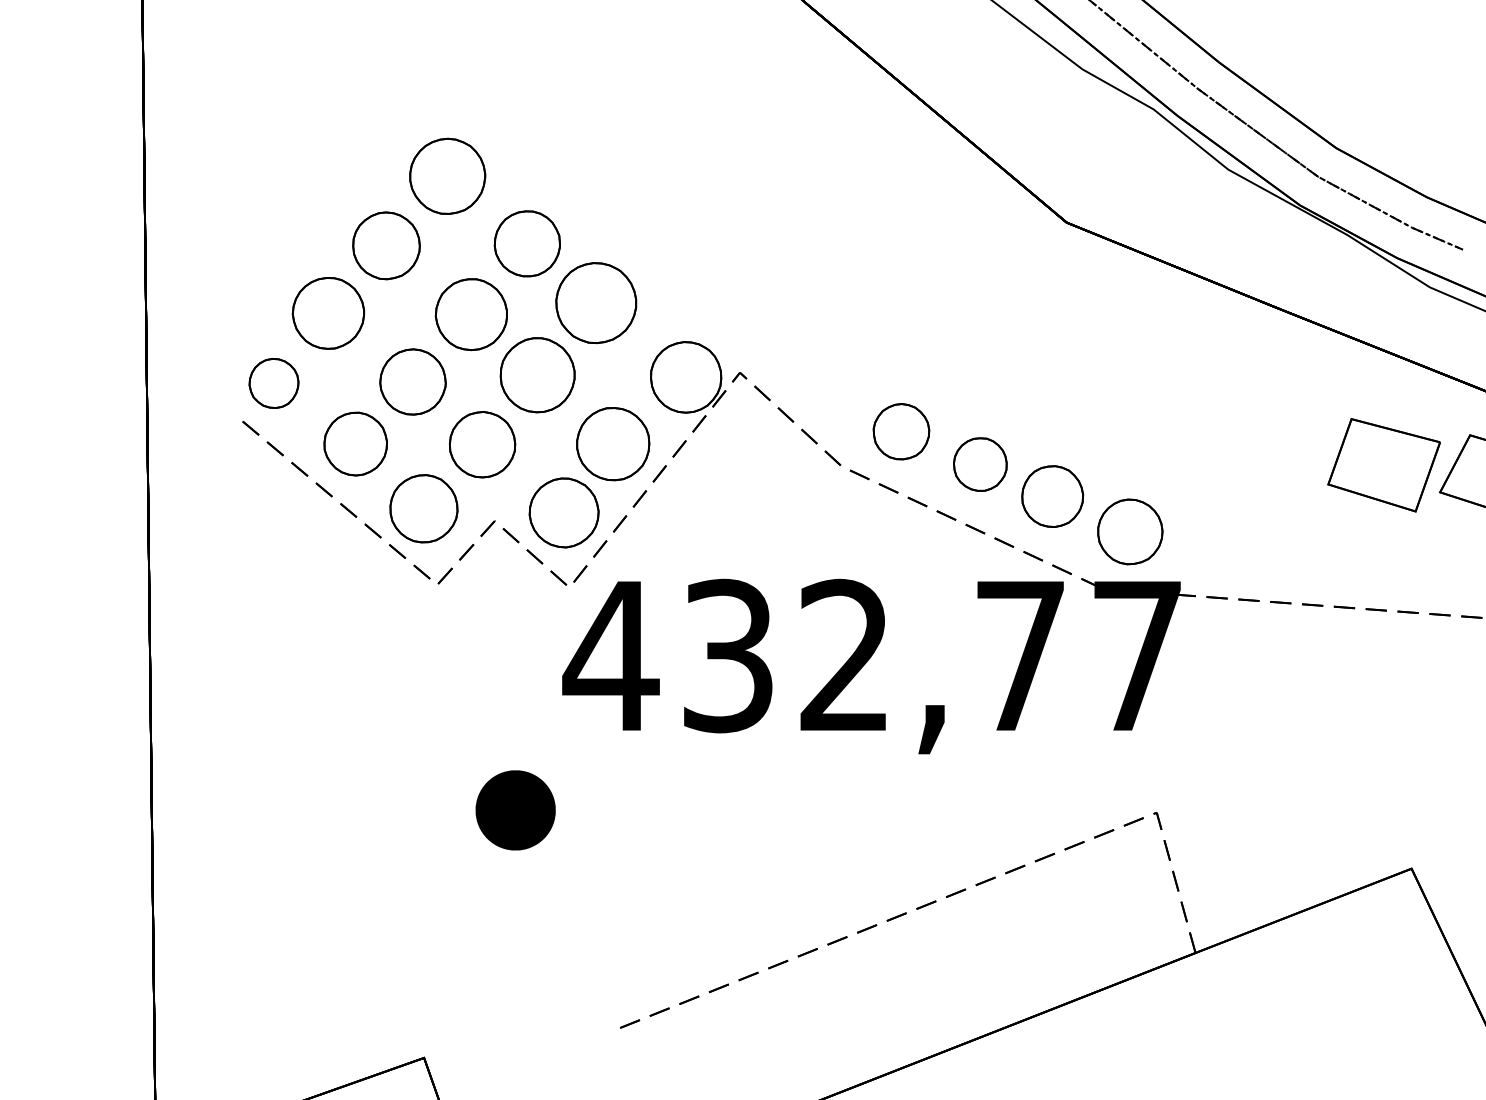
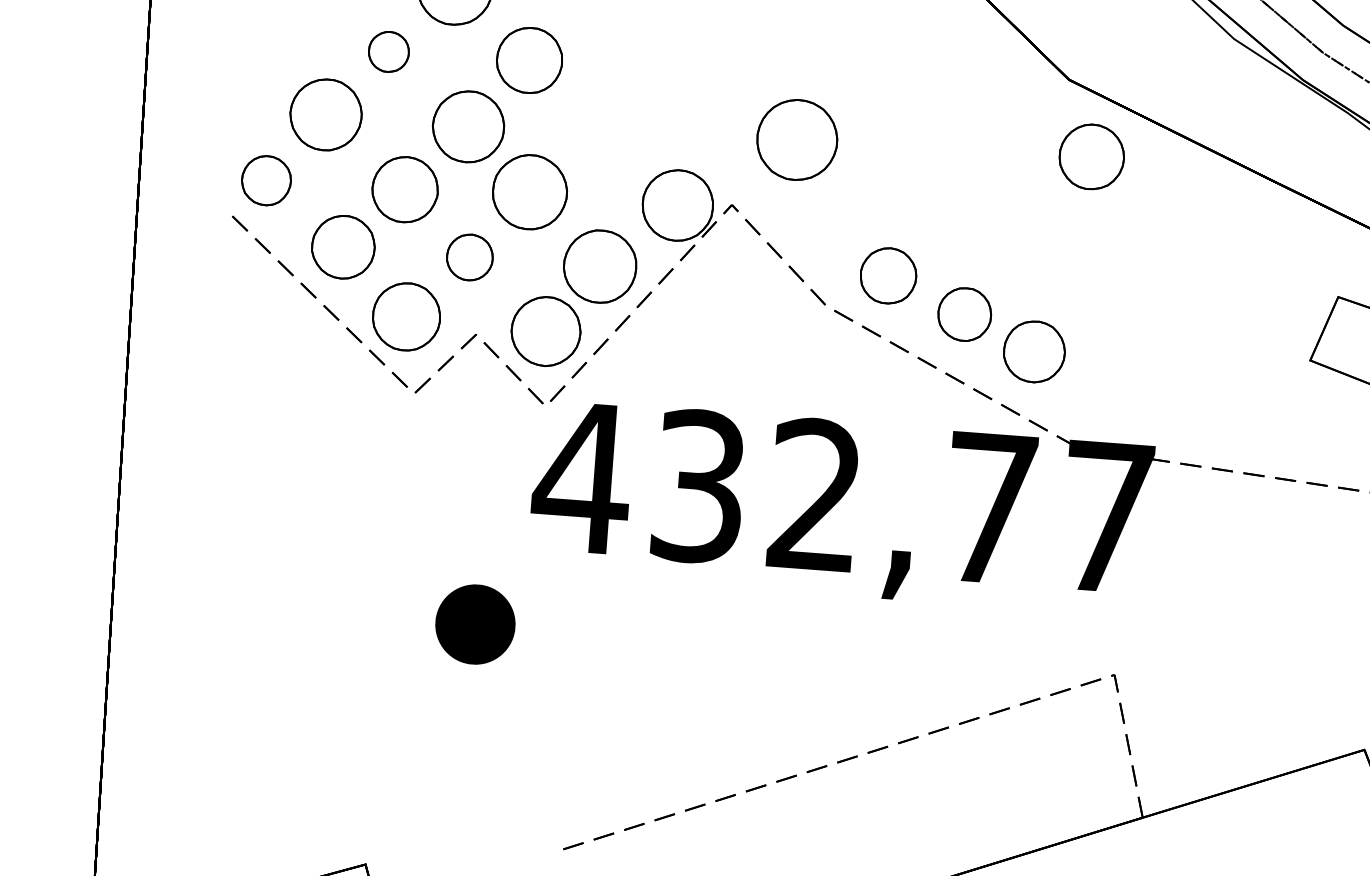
part: (386, 245) -> (388, 51), size x0.6
part: (596, 303) -> (797, 140), moved
part: (482, 444) -> (469, 257), size x0.7
part: (1130, 531) -> (1092, 156), moved

